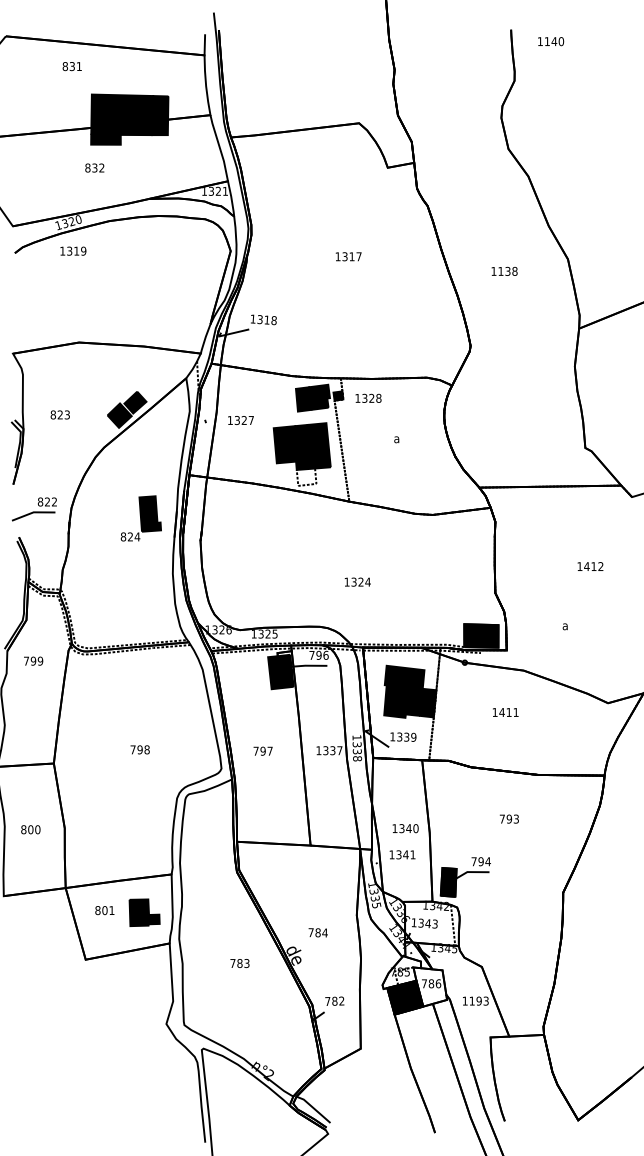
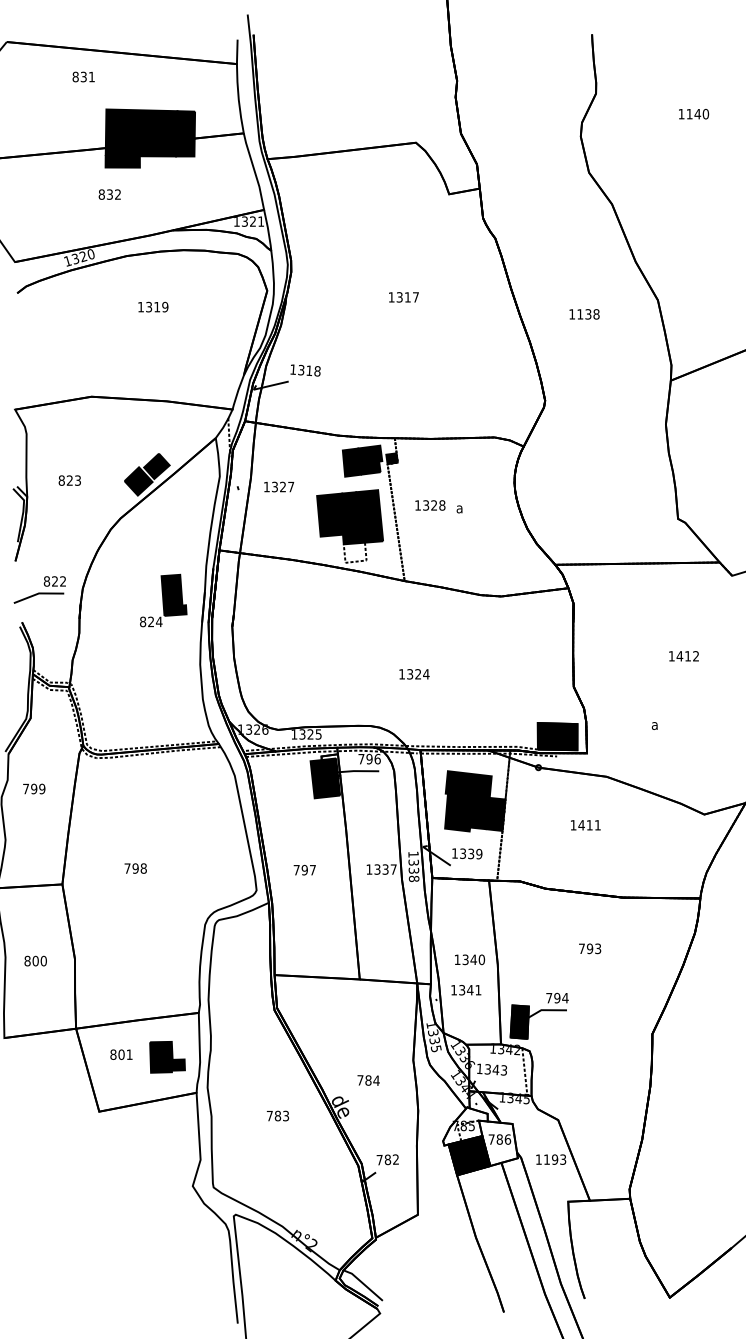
text: (551, 41) -> (694, 114), moved
text: (73, 250) -> (153, 306), moved
text: (368, 397) -> (430, 504), moved
text: (33, 660) -> (34, 788), moved
text: (139, 749) -> (134, 868), moved

